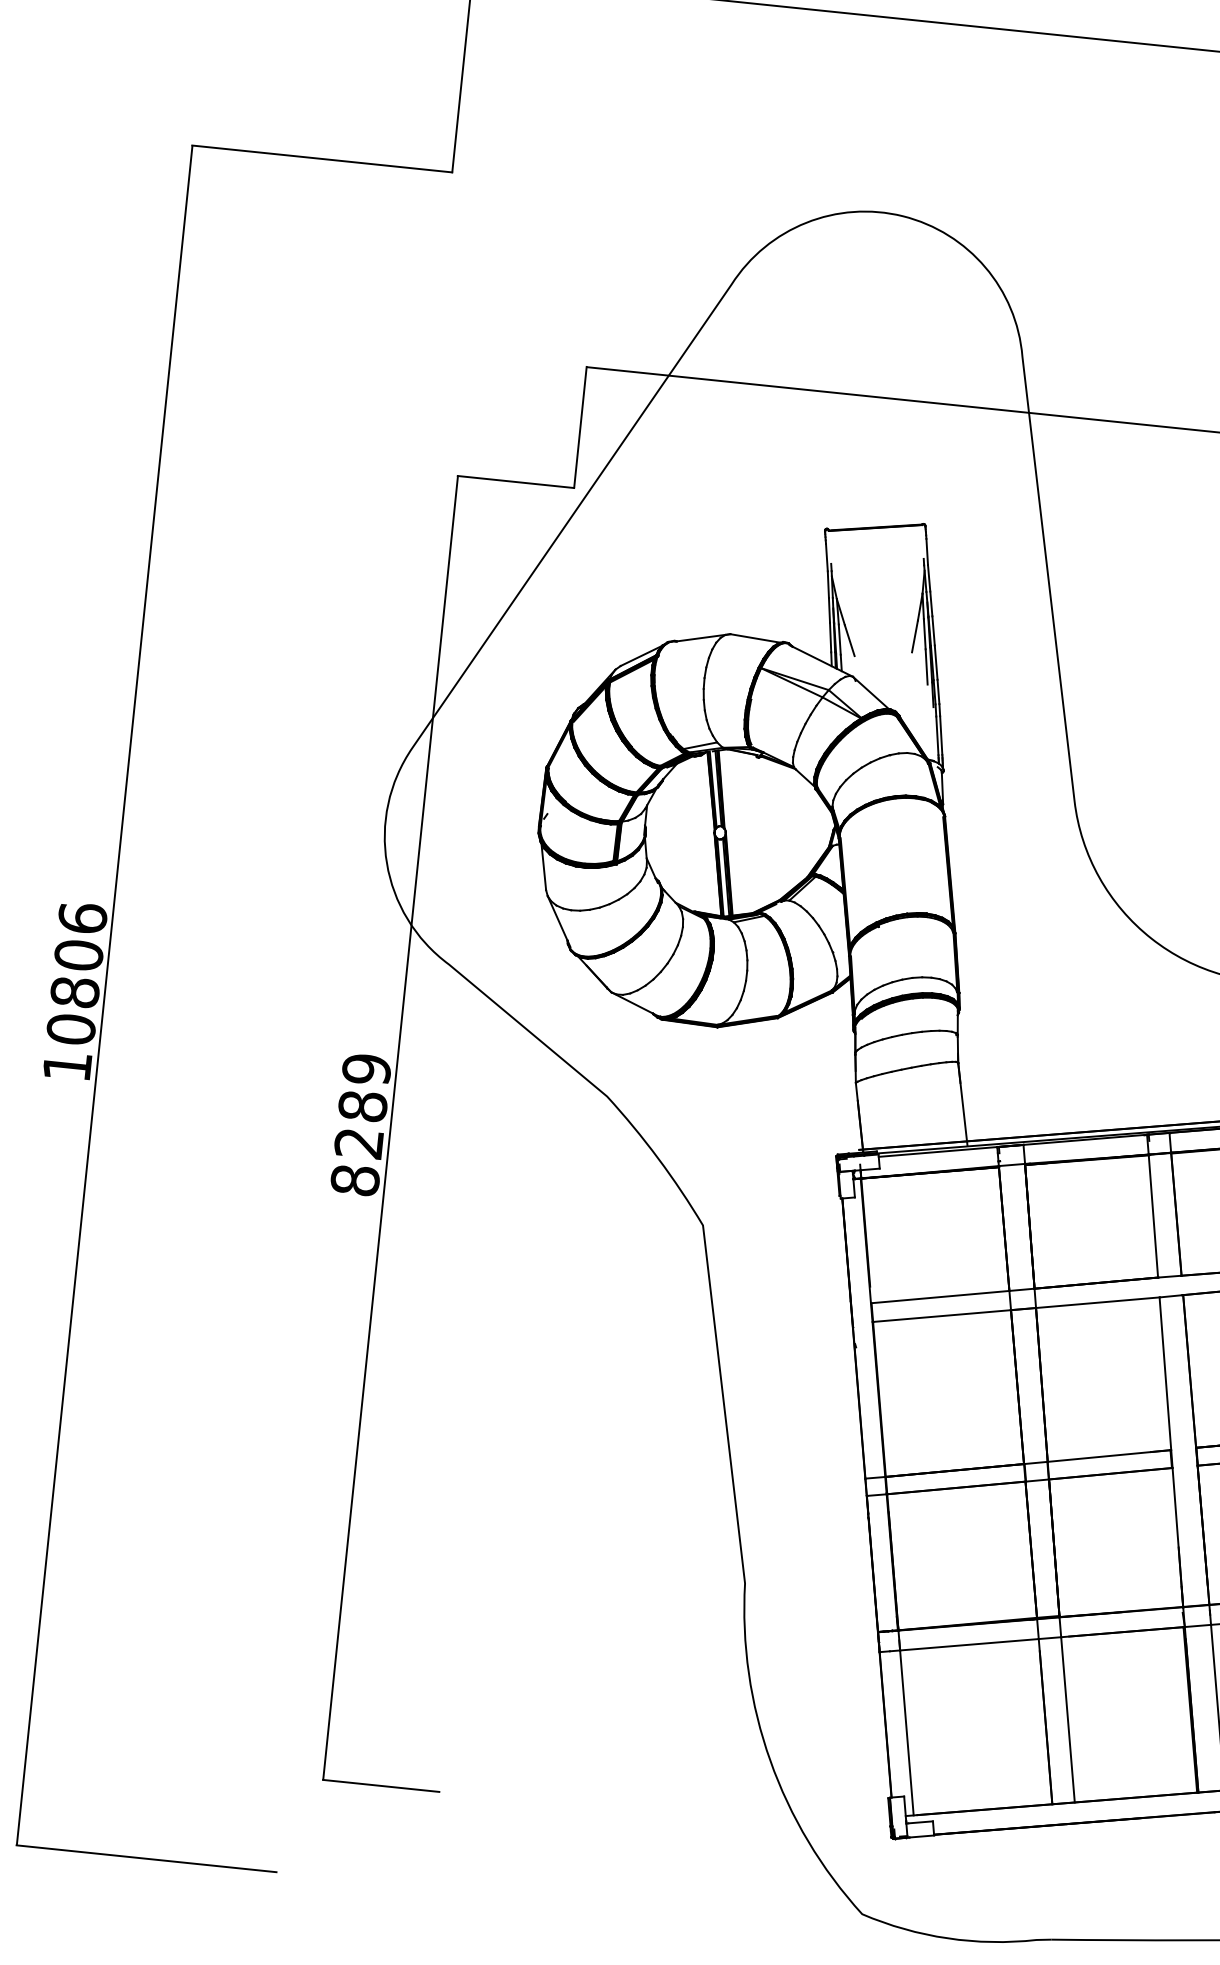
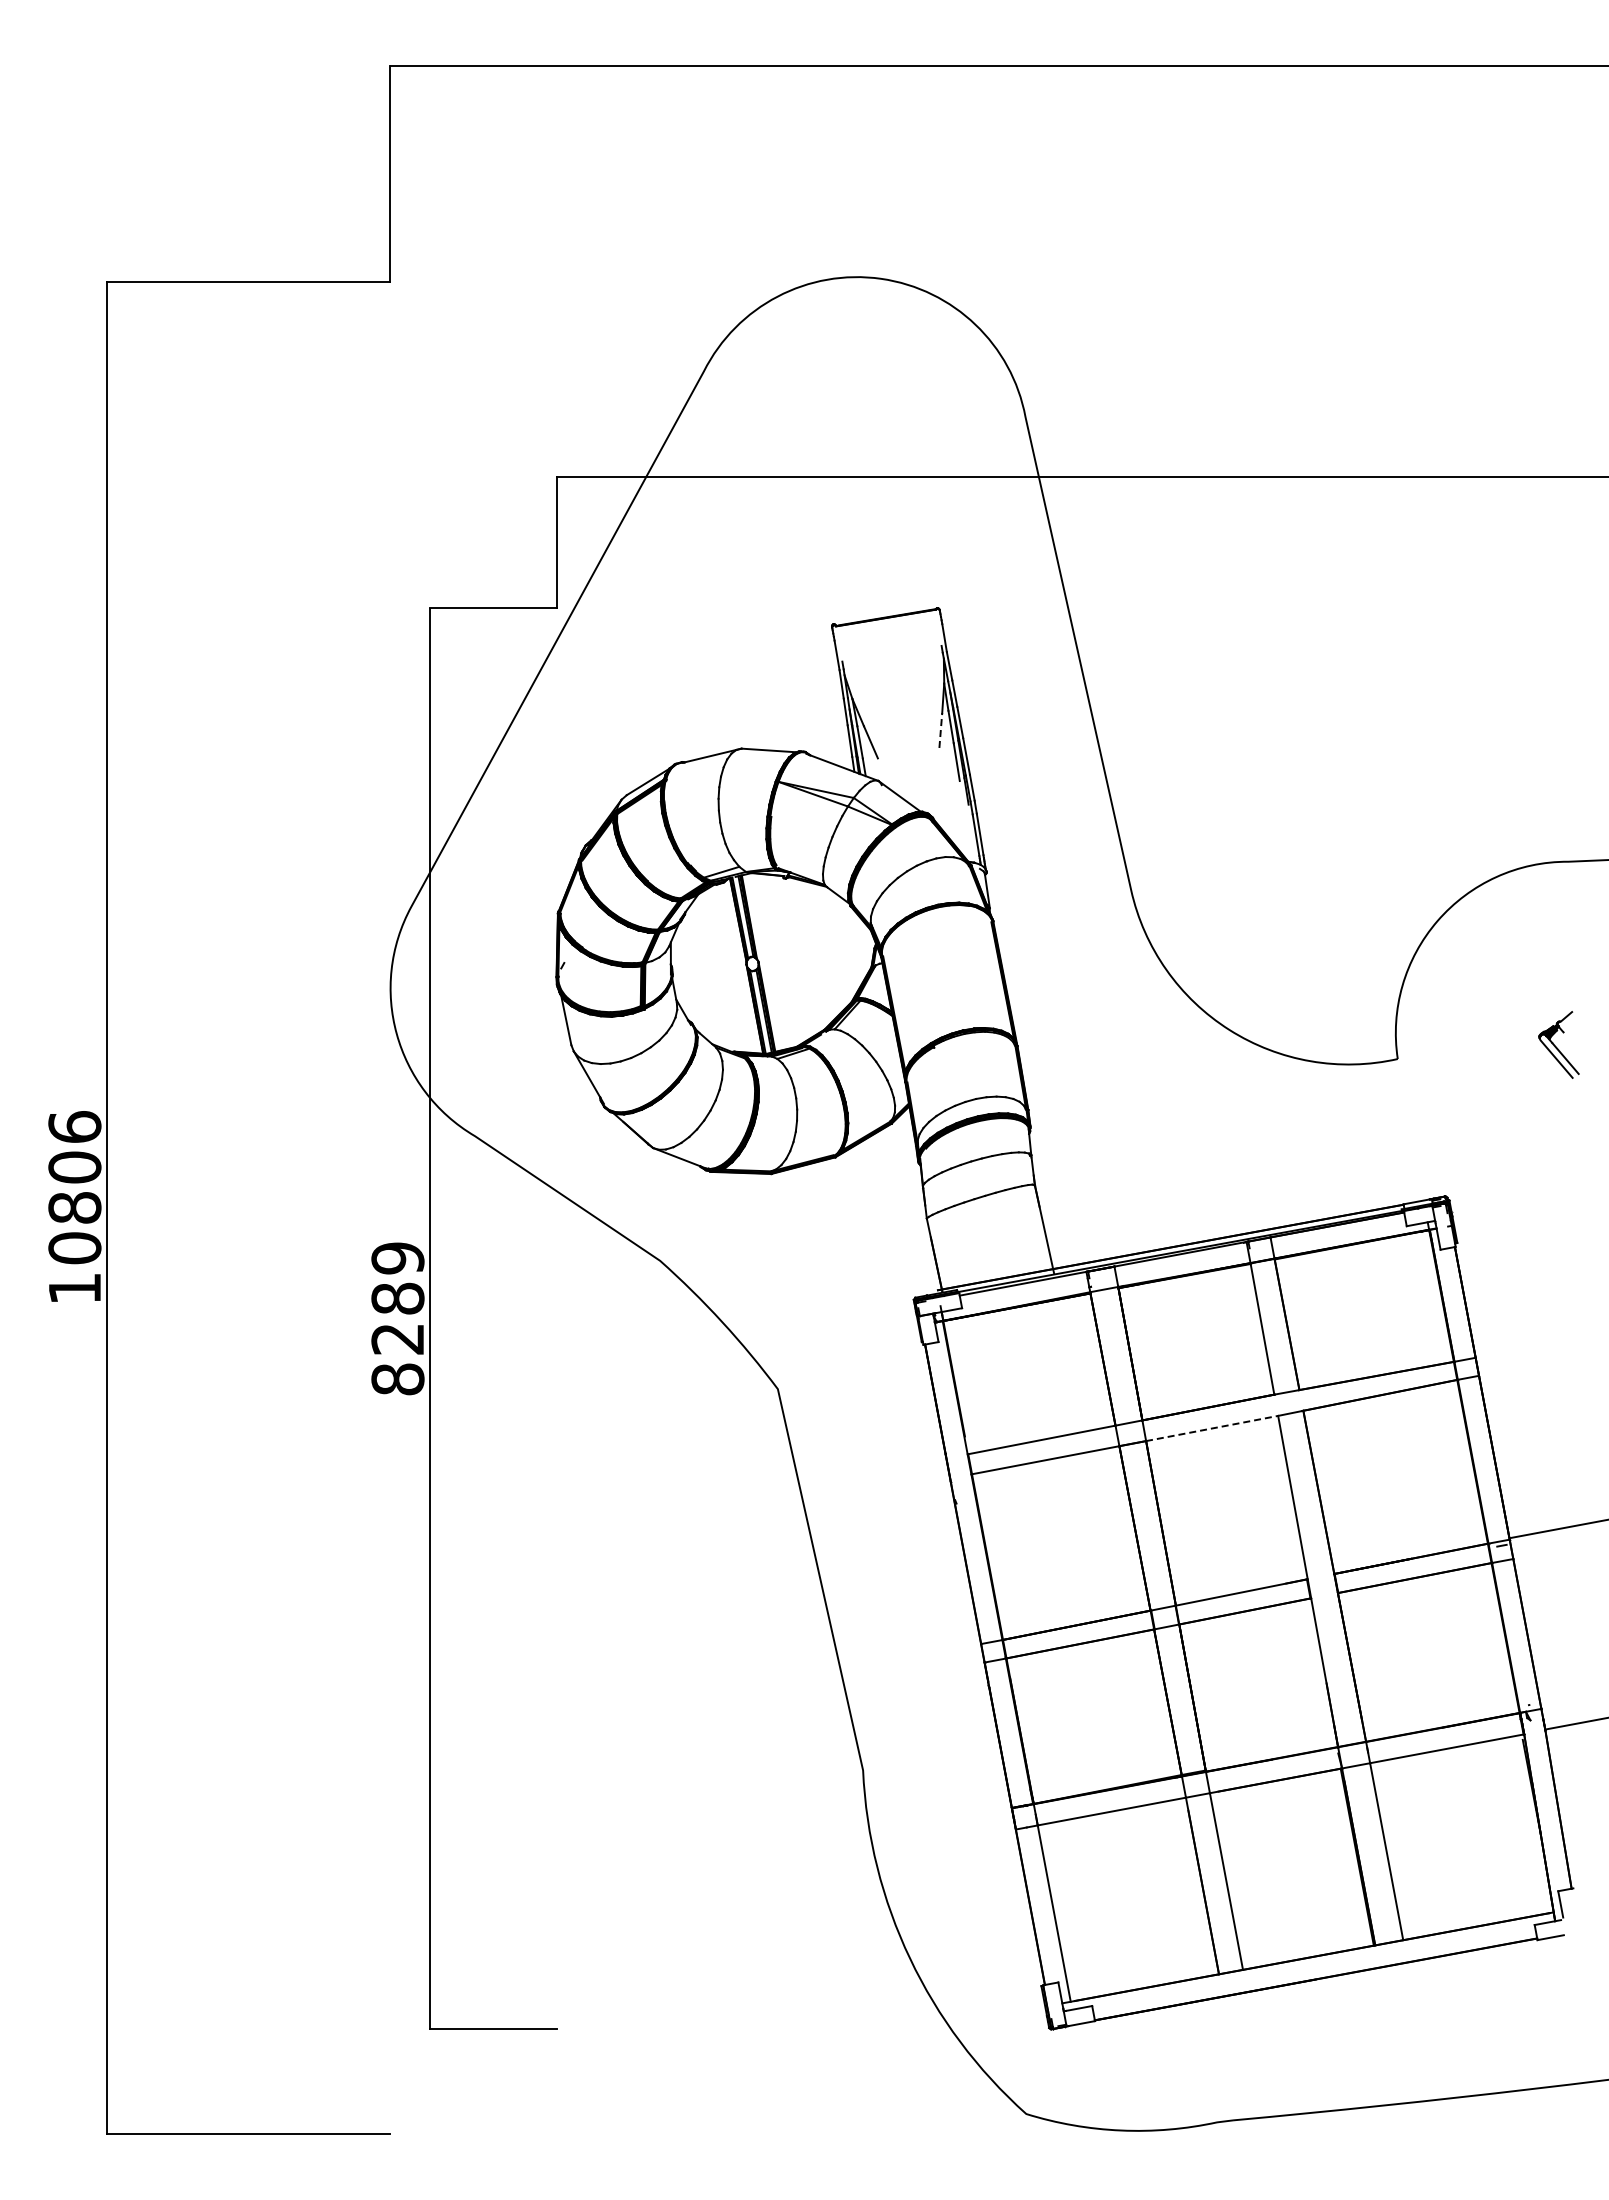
line: (914, 636) -> (940, 730), solid -> dashed
line: (1098, 1302) -> (1212, 1428), solid -> dashed

